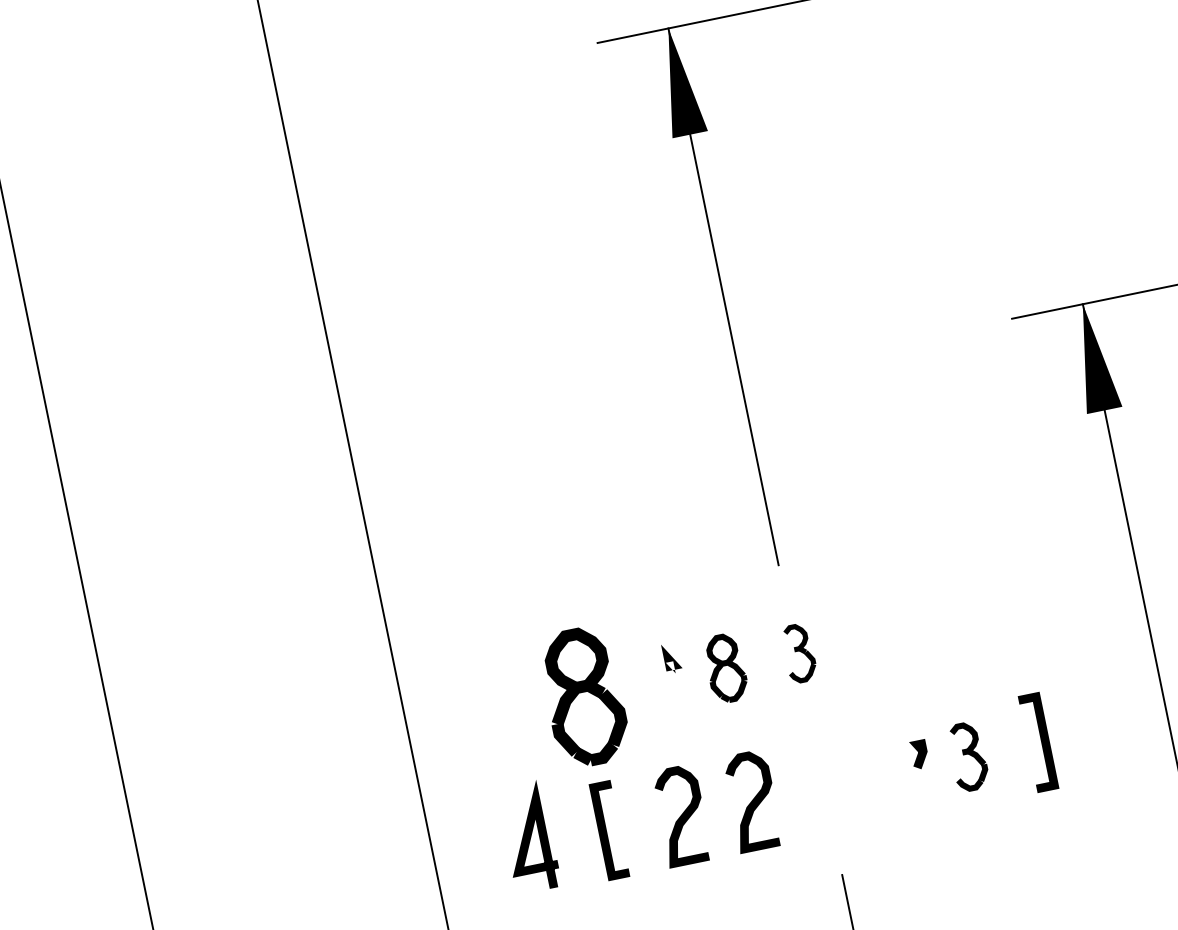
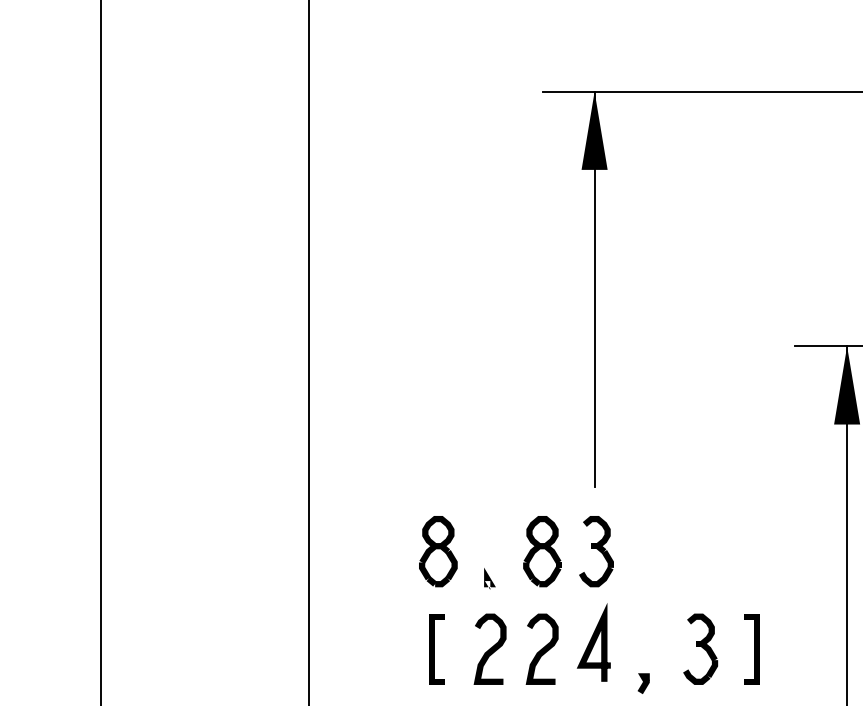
part: (799, 653) -> (596, 551), size x1.67
part: (671, 658) -> (489, 578), moved
part: (725, 668) -> (542, 551), size x1.43
part: (584, 697) -> (438, 551), size x0.71
line: (919, 754) -> (643, 683), moved
part: (967, 755) -> (700, 648), size x1.43
line: (528, 837) -> (593, 642), moved

